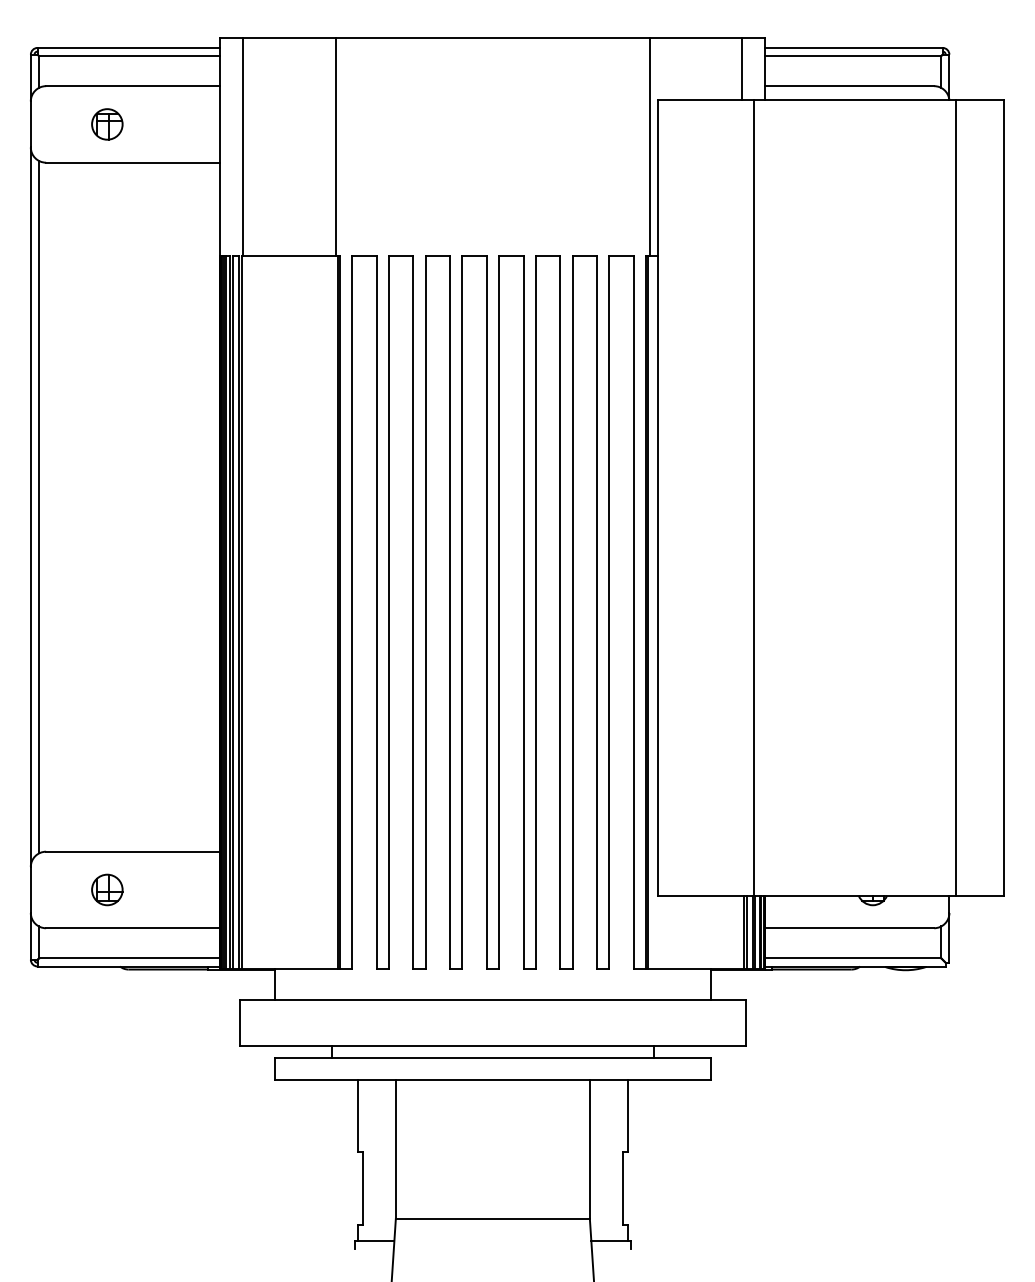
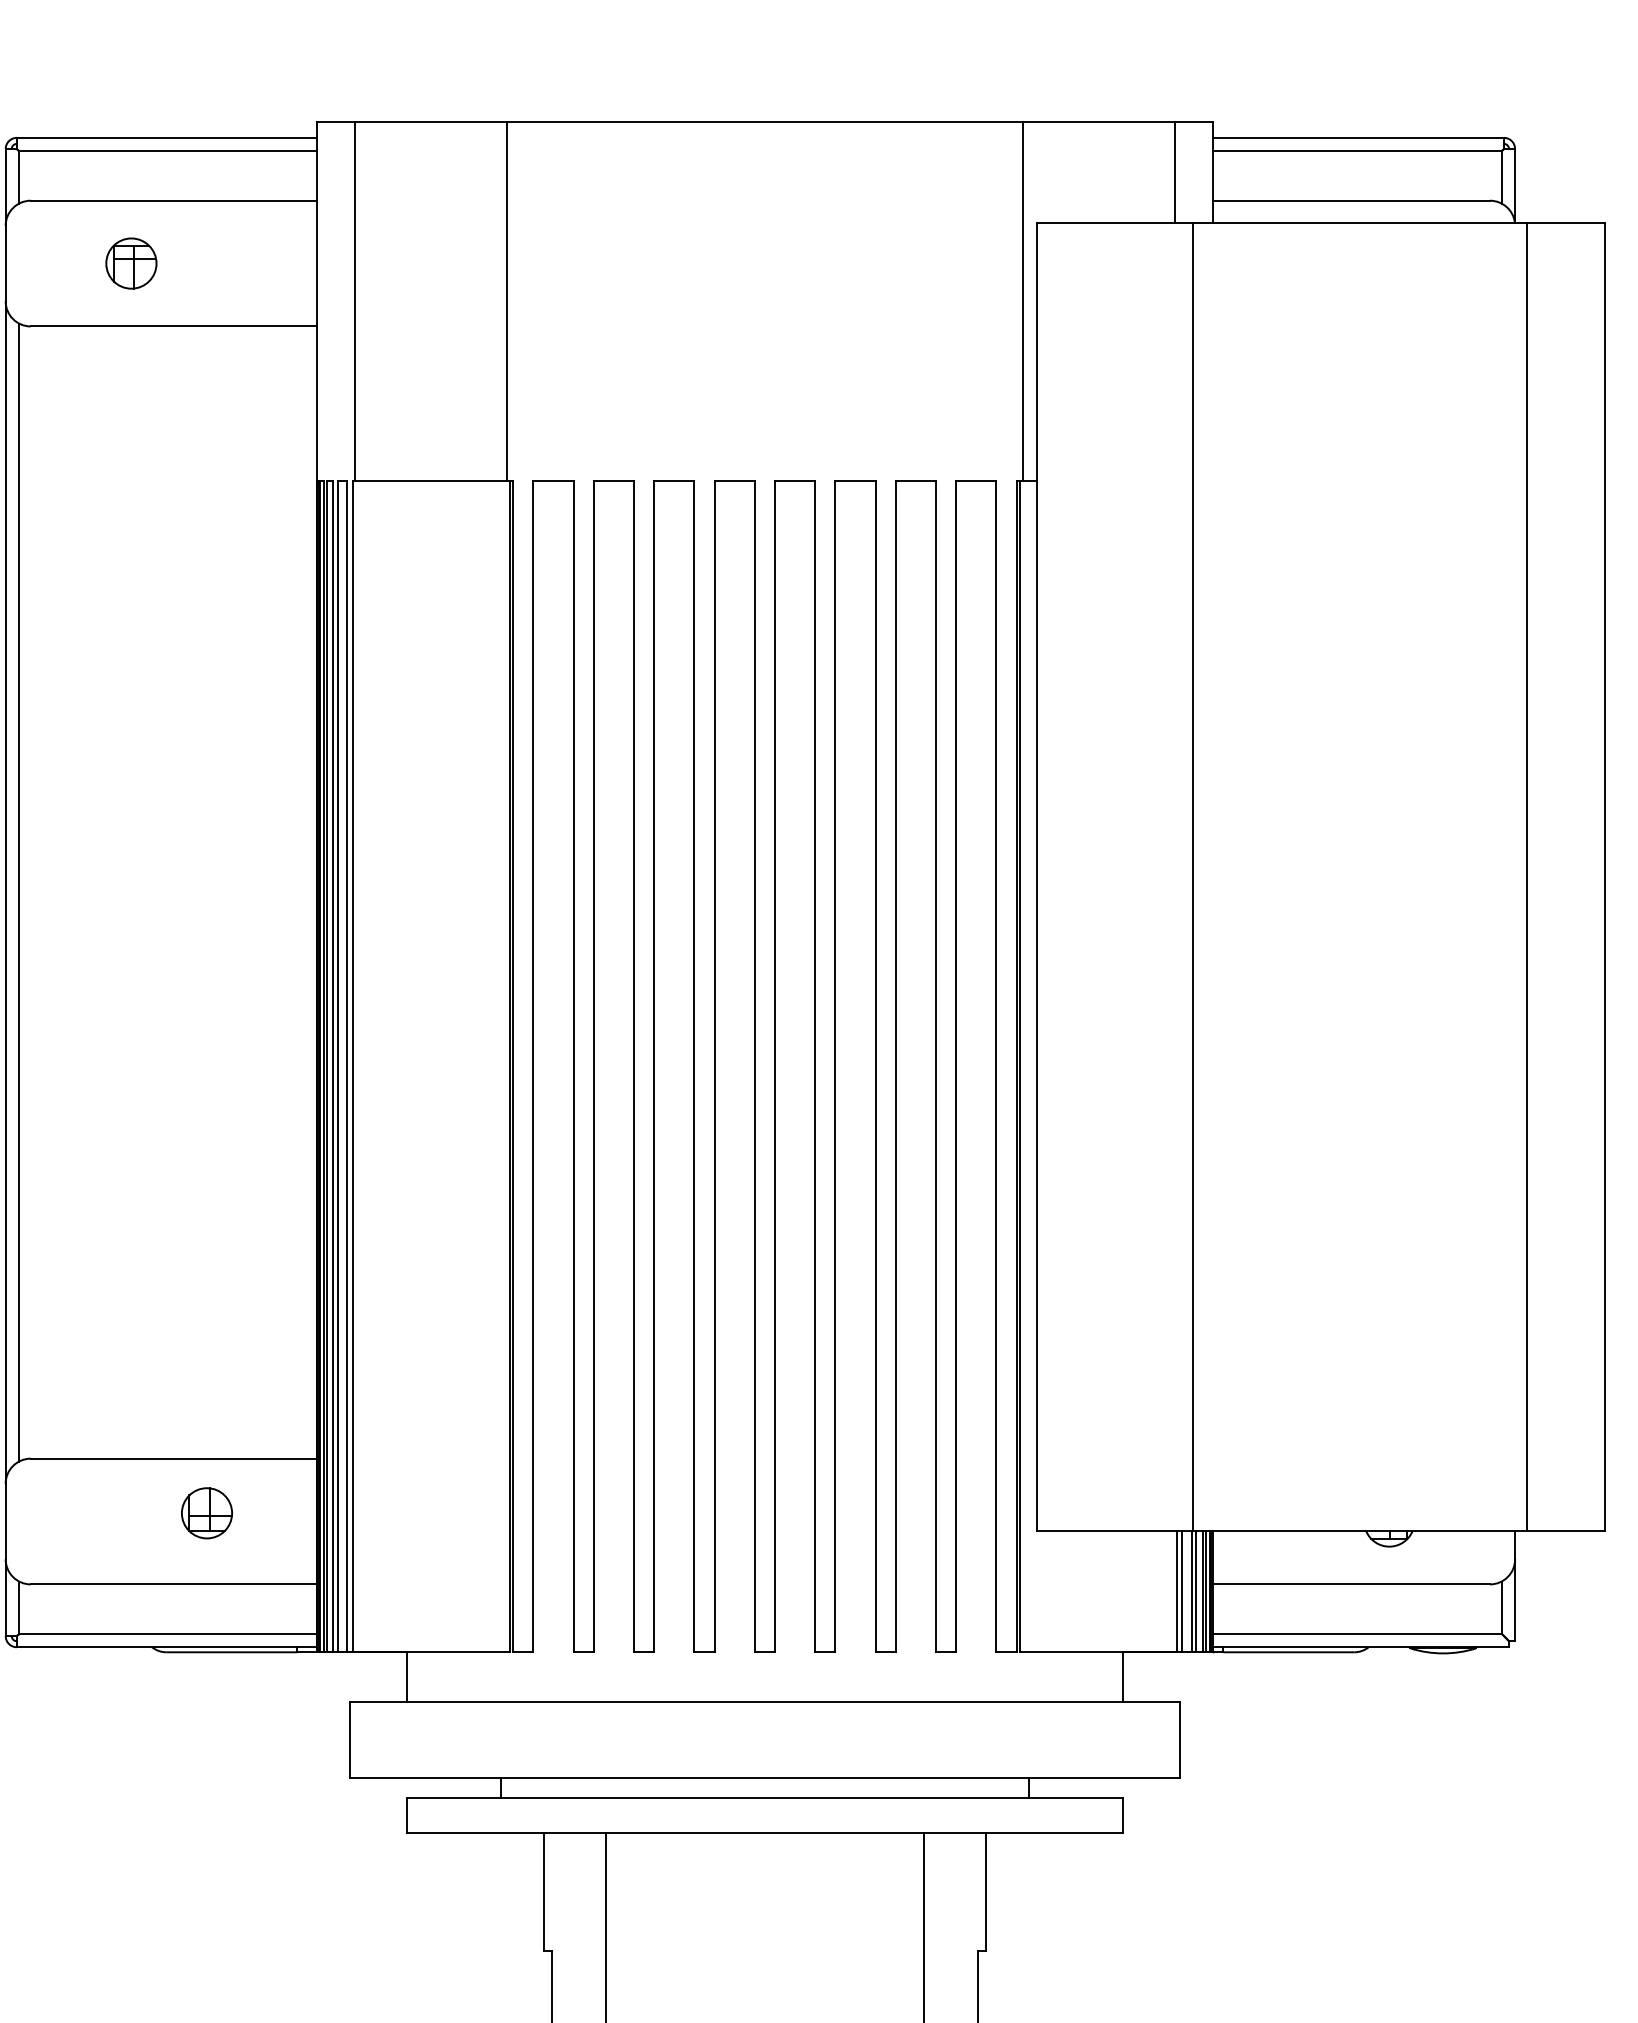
part: (107, 889) -> (207, 1512), moved

